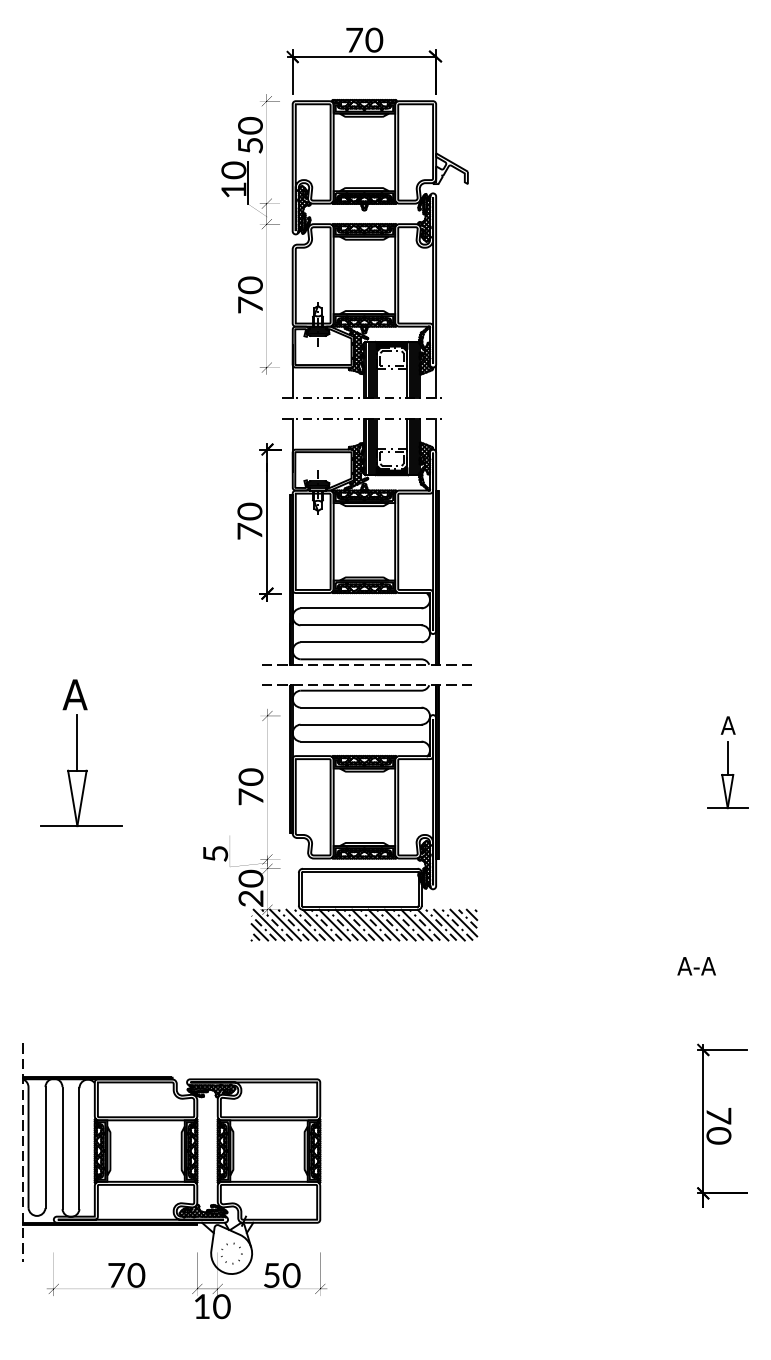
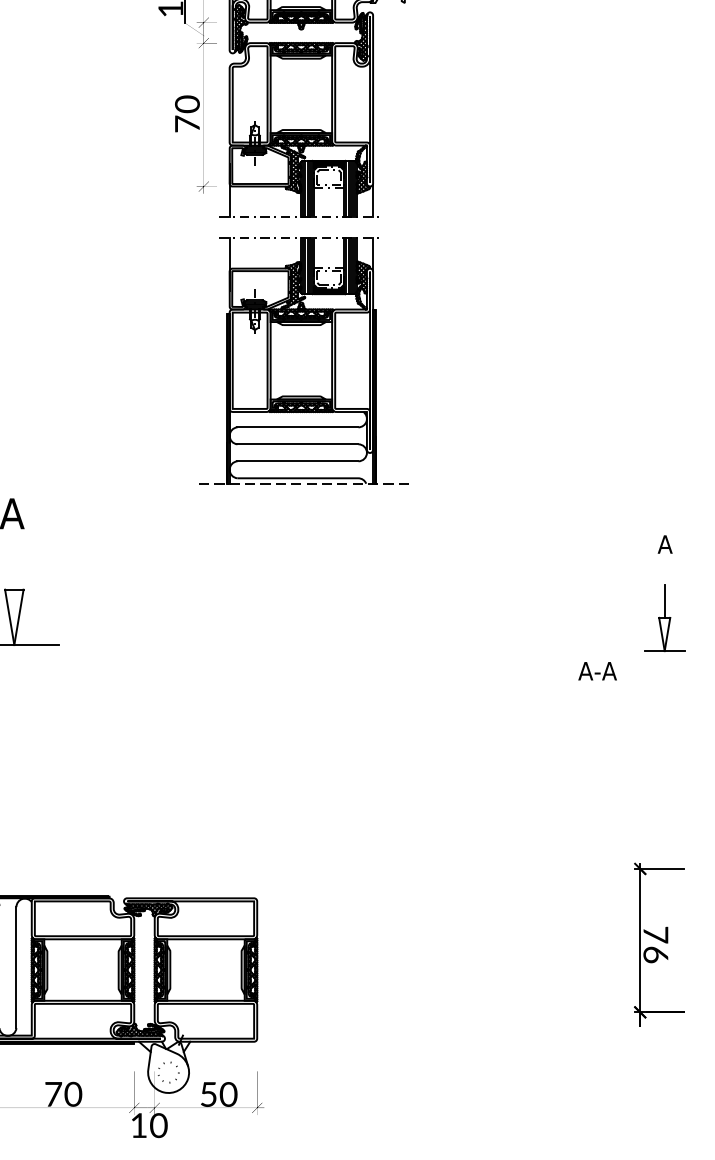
part: (259, 522) -> (196, 341), removed
line: (77, 742) -> (14, 561), removed
part: (727, 775) -> (664, 618), moved
part: (340, 812) -> (277, 631), removed
text: (696, 966) -> (597, 671), moved
text: (718, 1135) -> (655, 954), 70 -> 76

